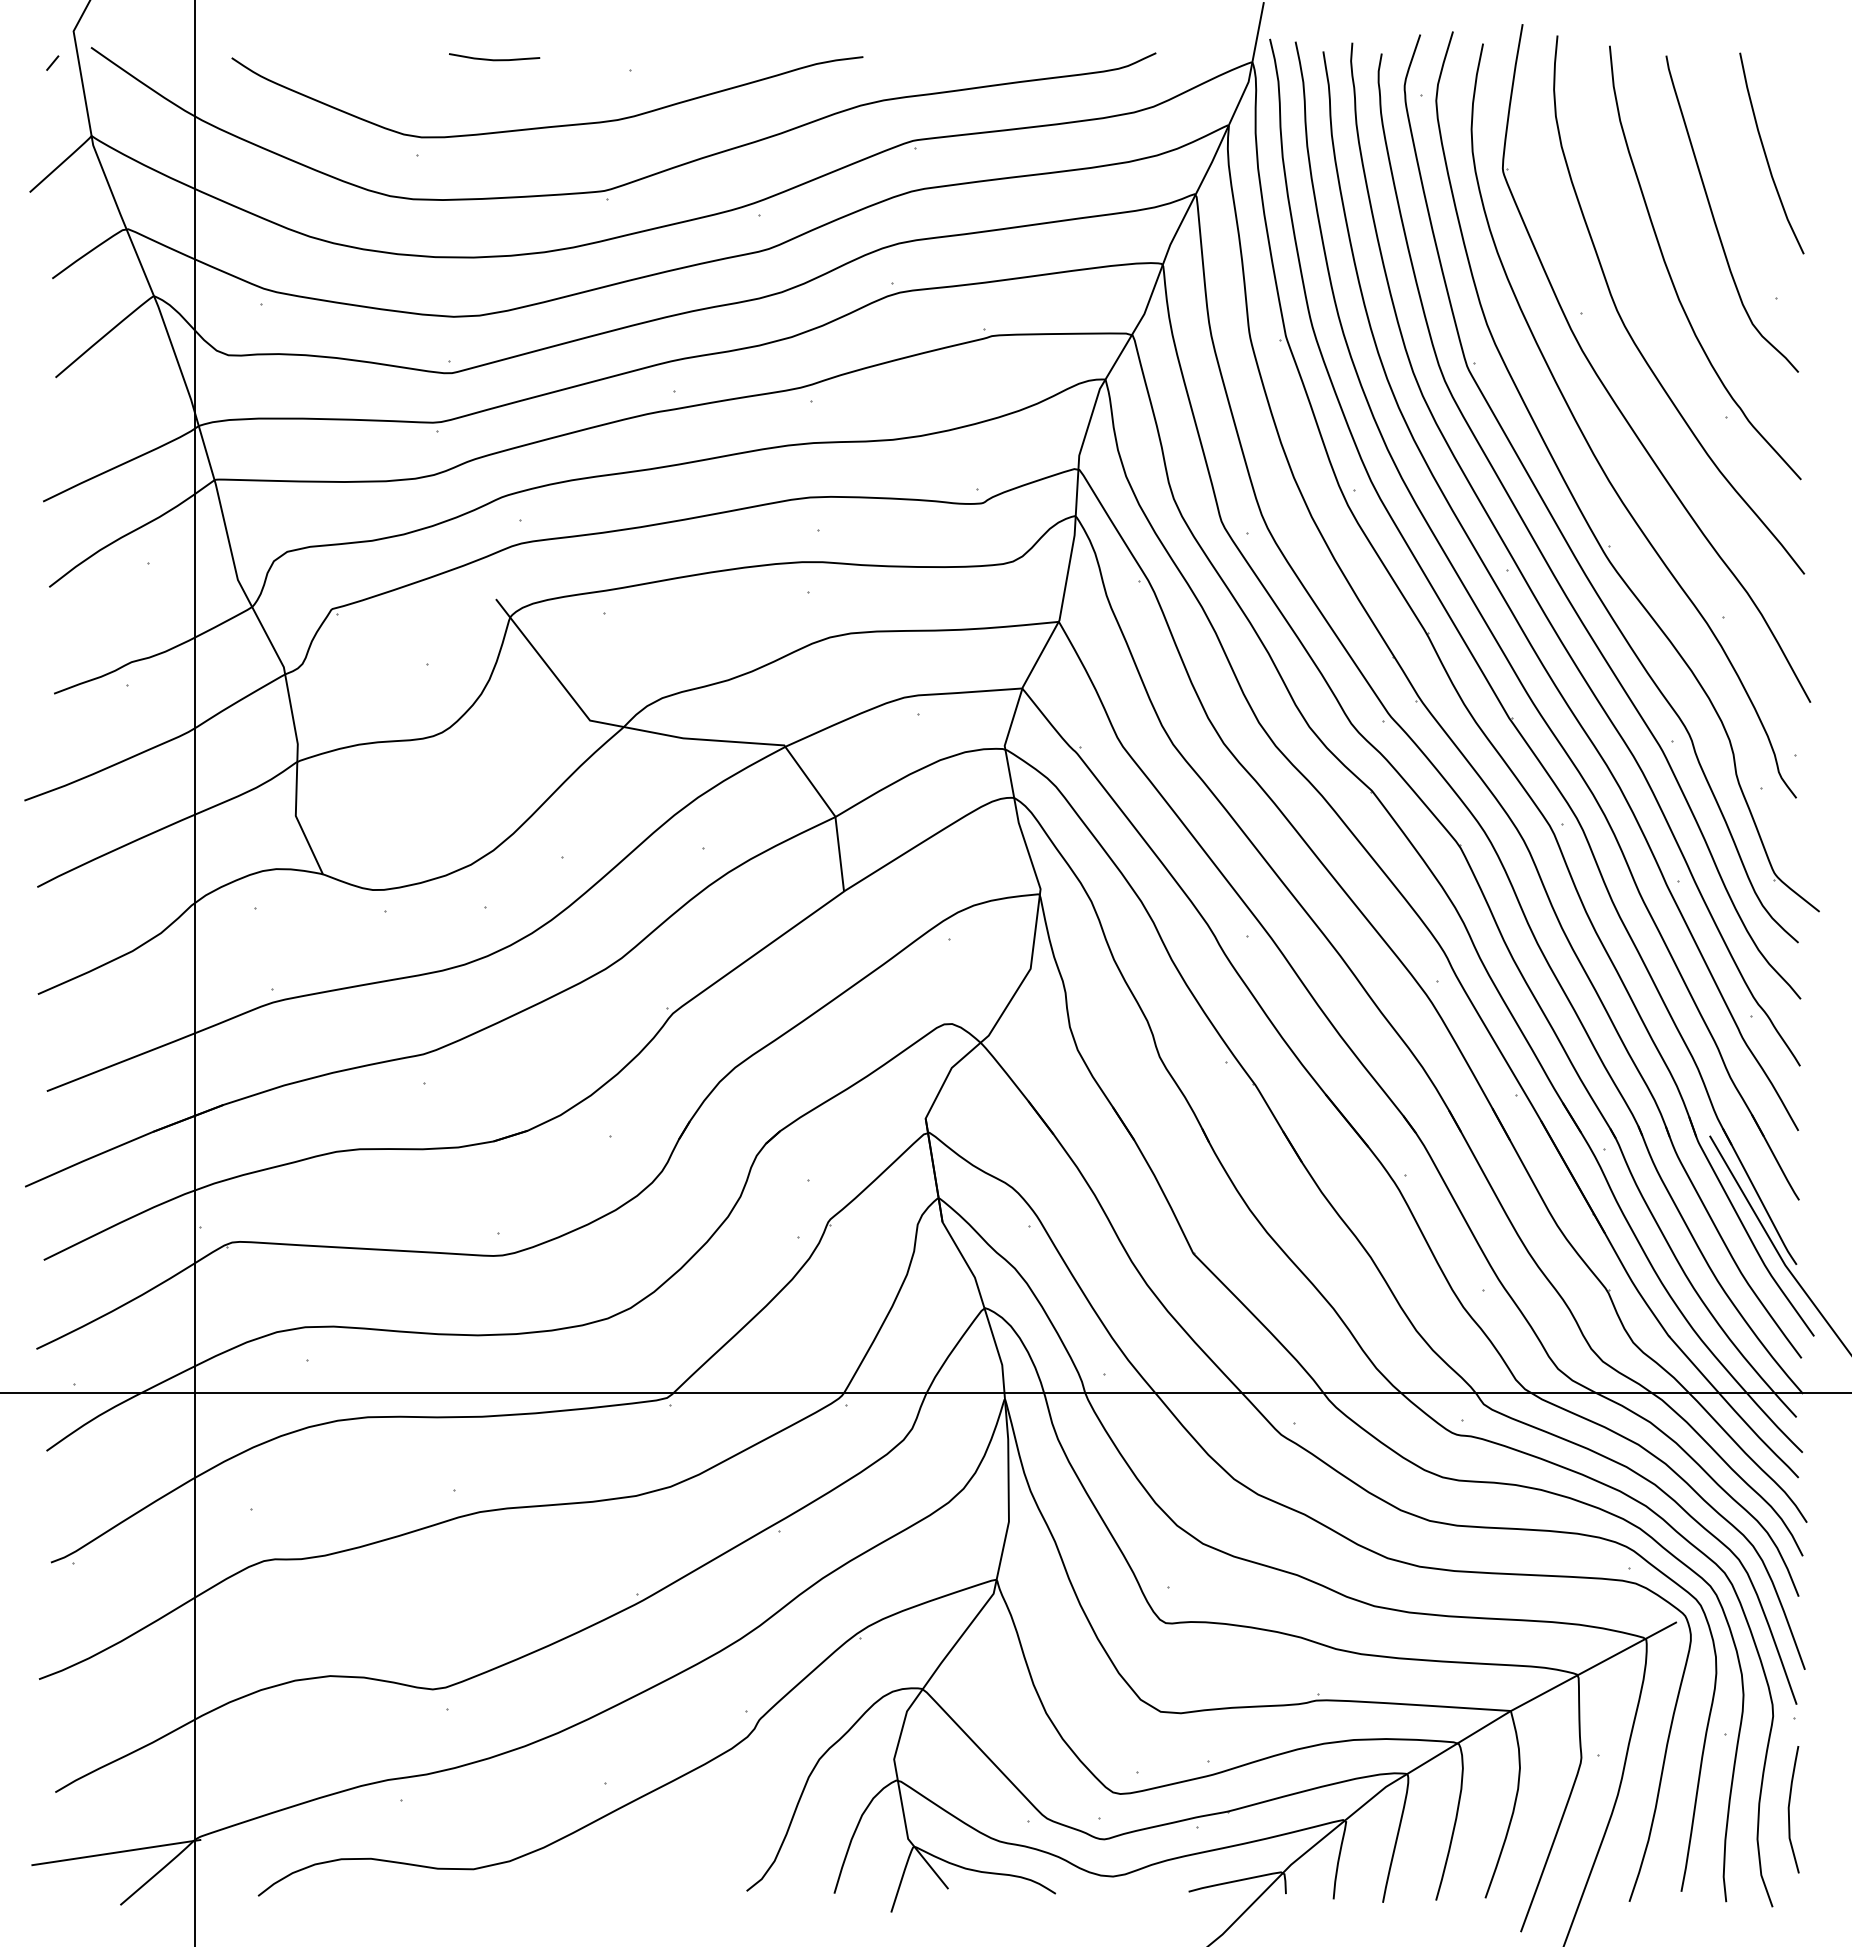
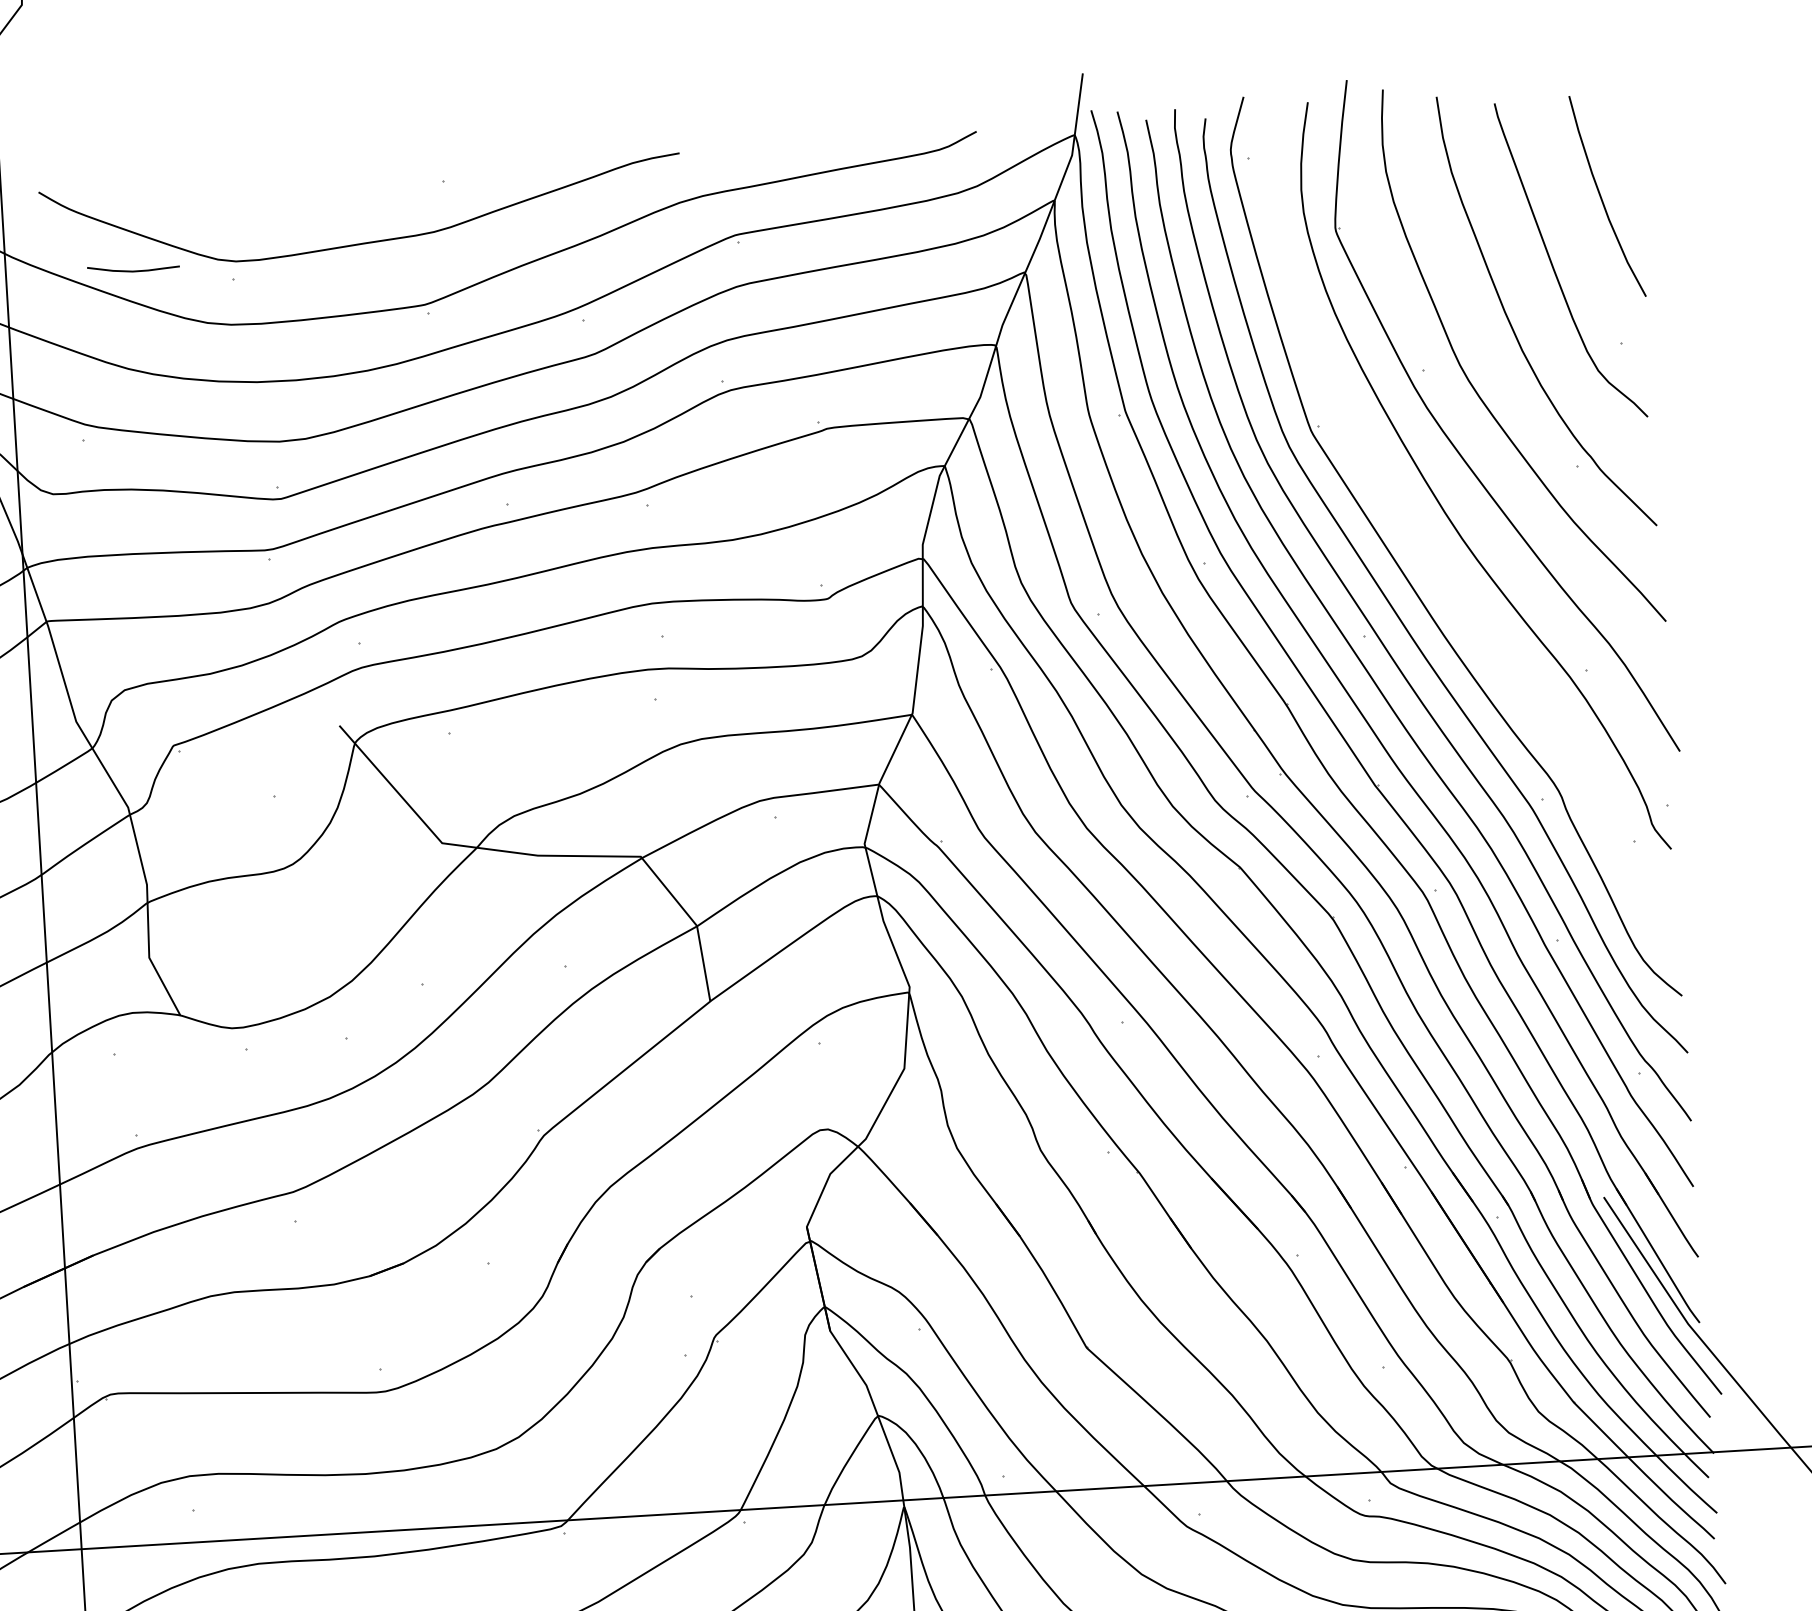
curve: (494, 59) -> (133, 270), moved
part: (1576, 500) -> (1430, 560), removed

